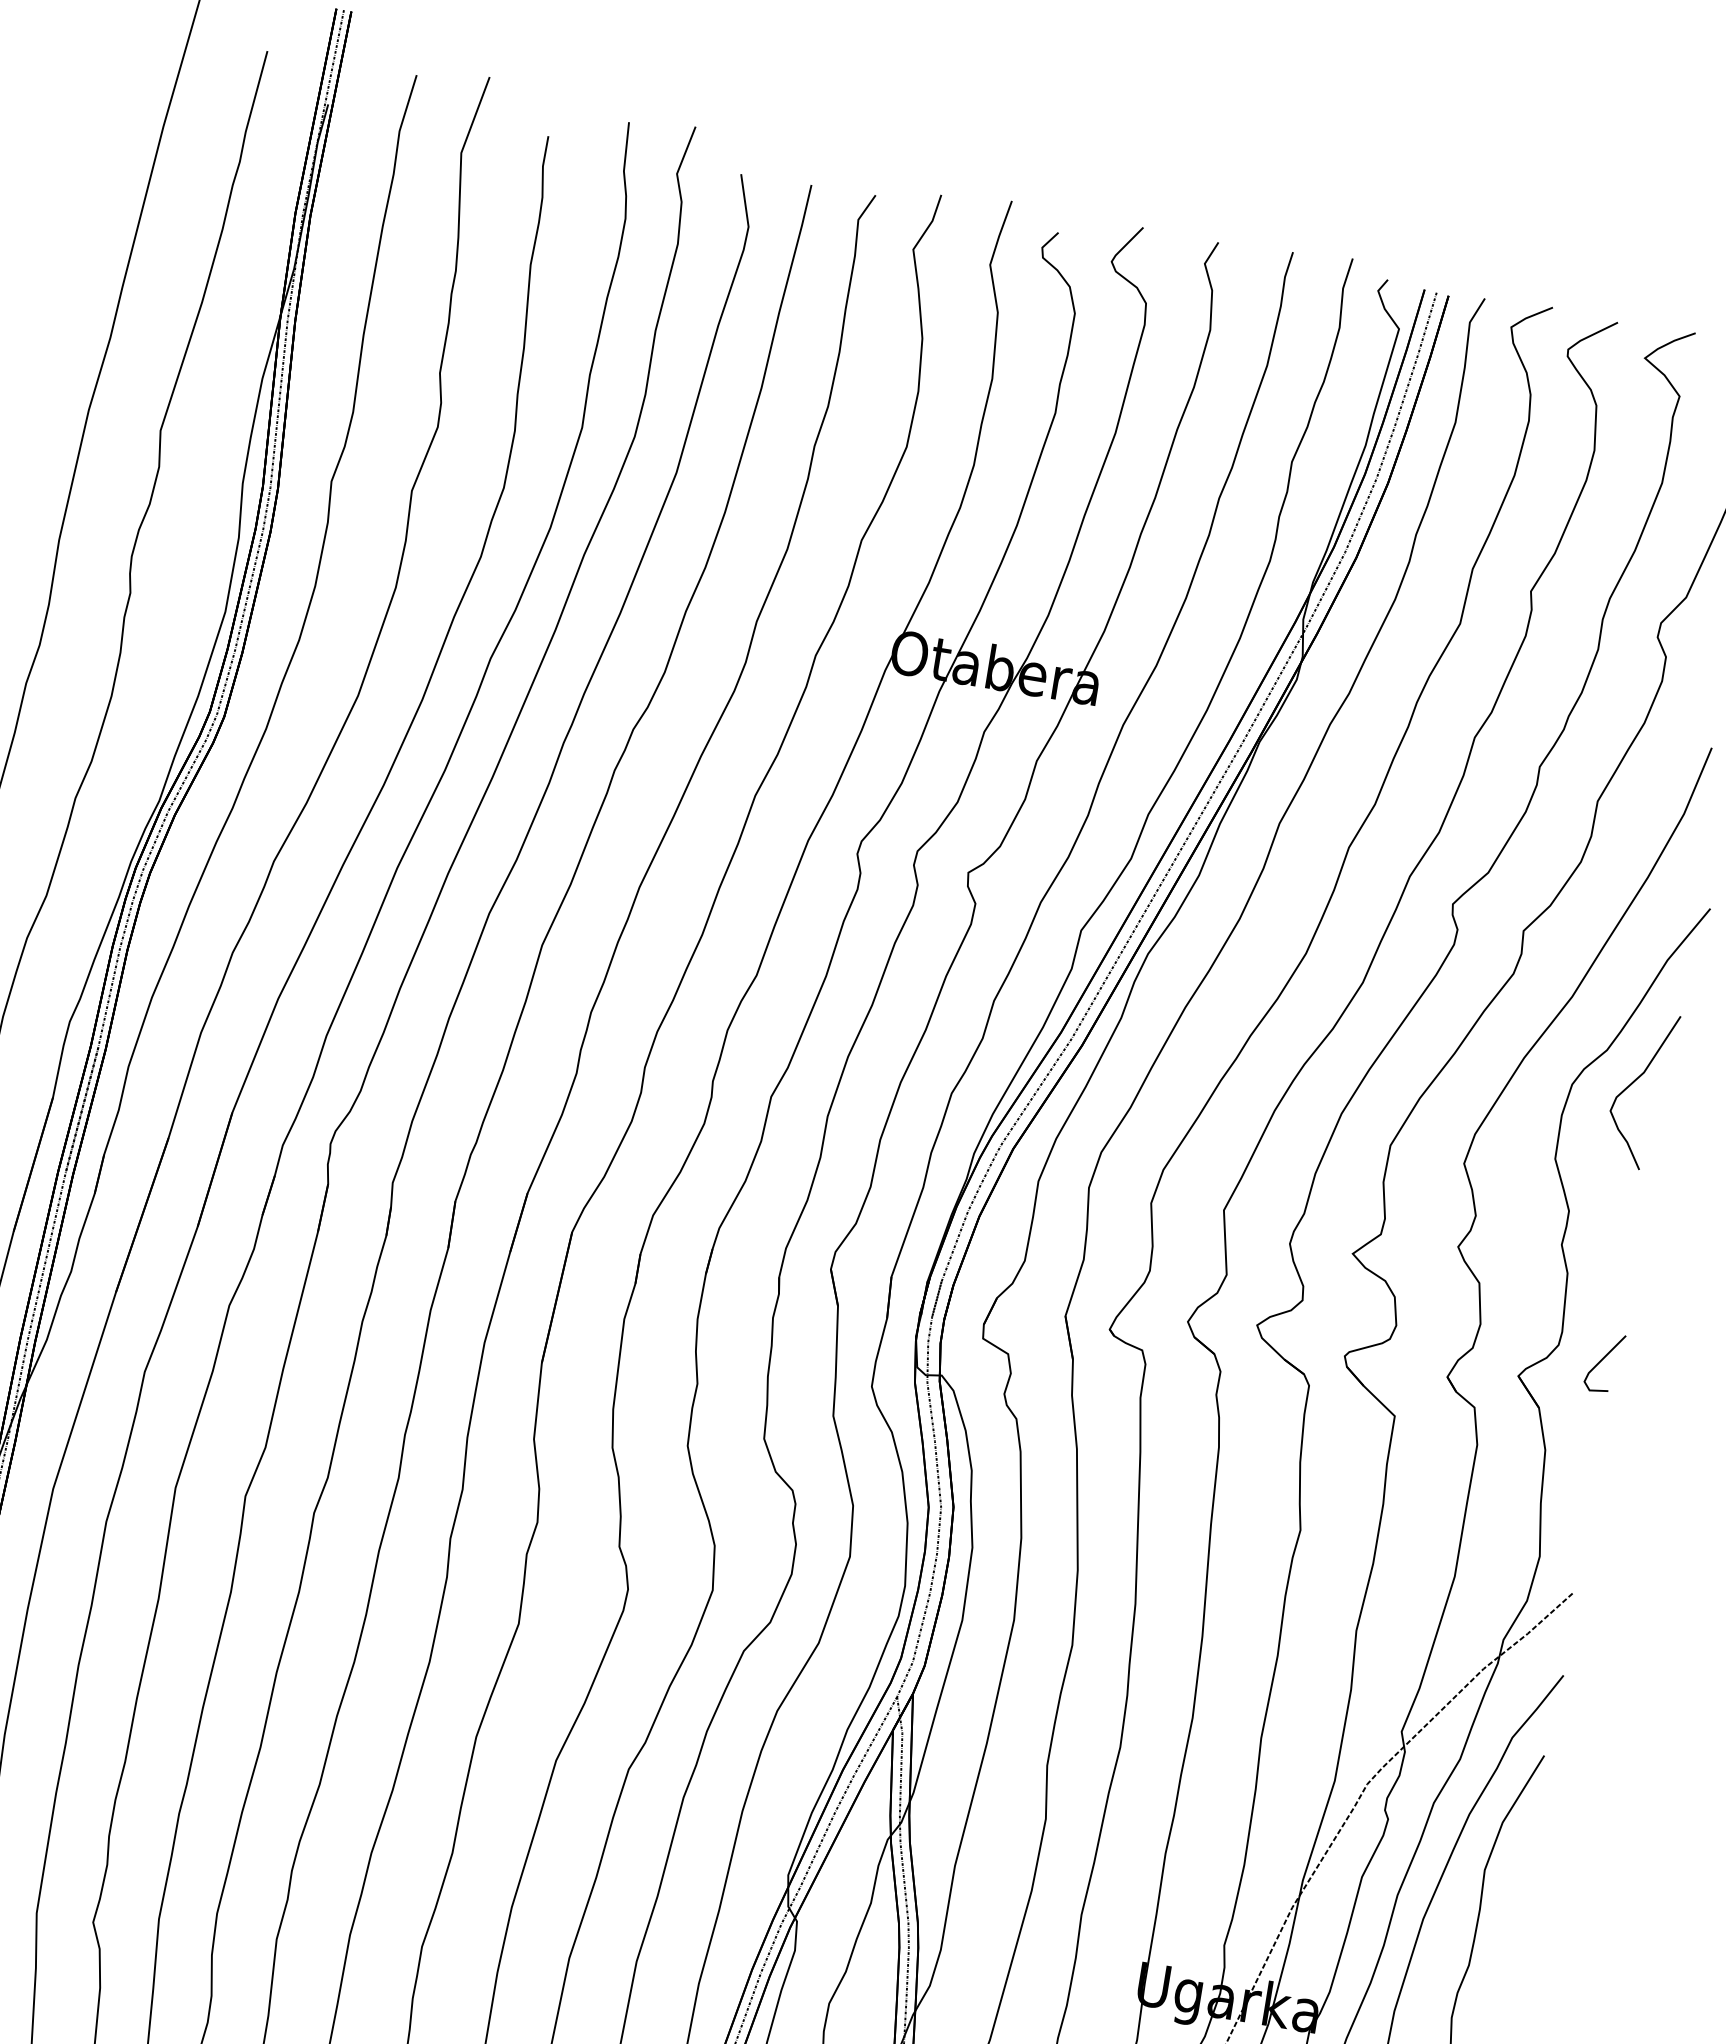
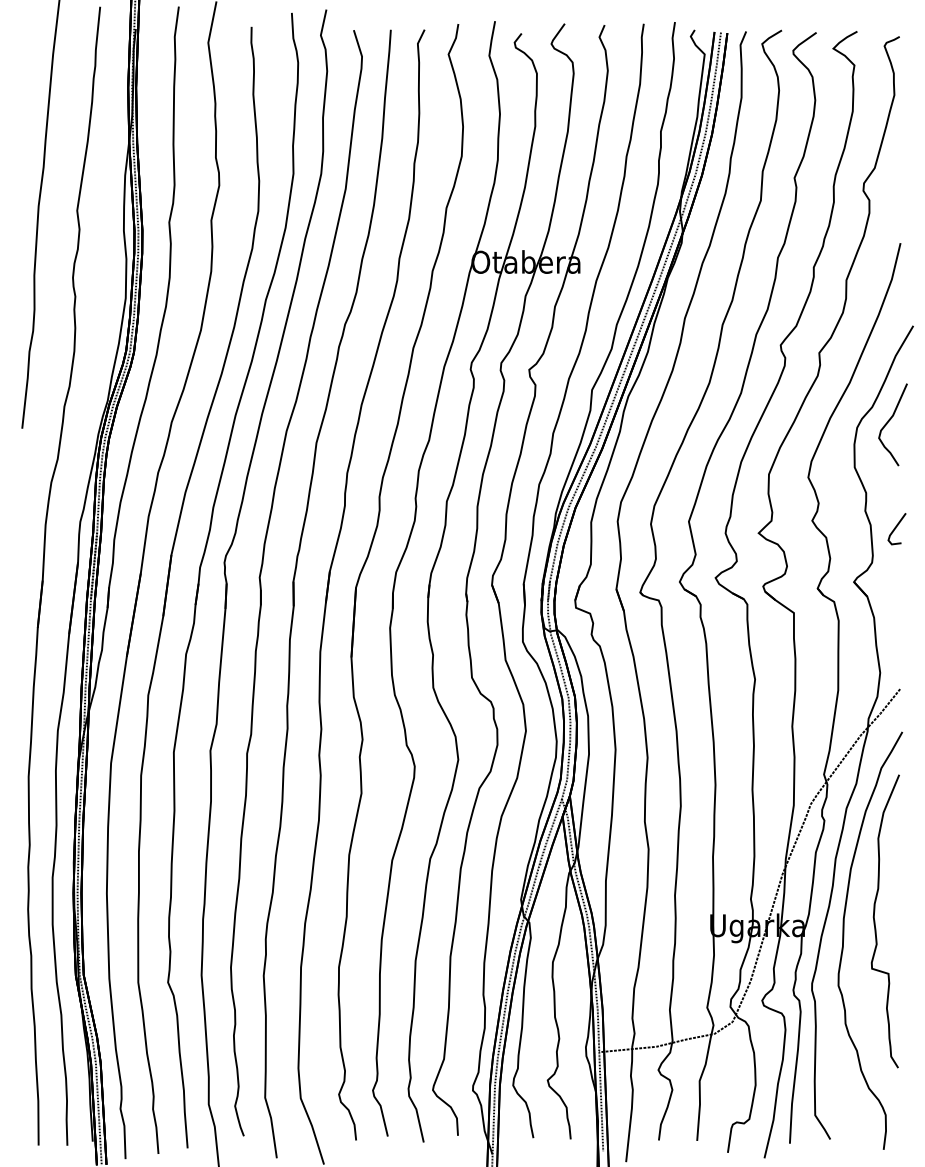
line: (1603, 1361) -> (896, 528), moved

